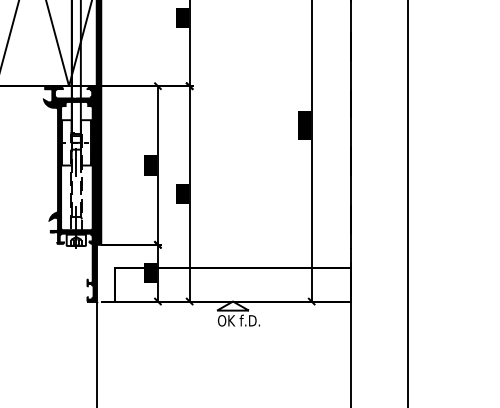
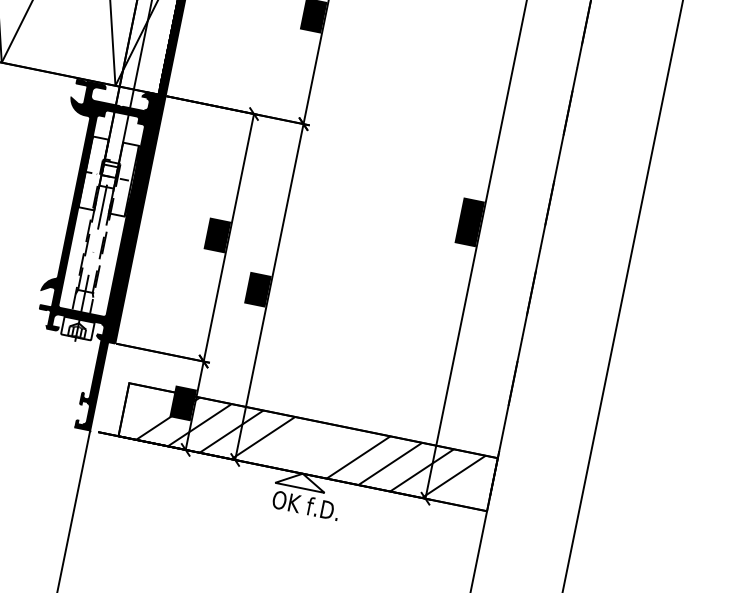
hatch: (234, 284) -> (310, 447), added

